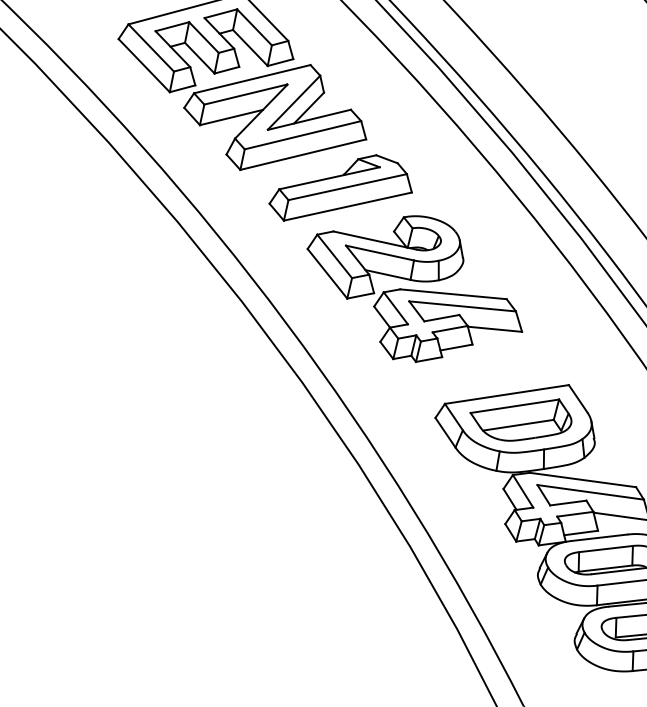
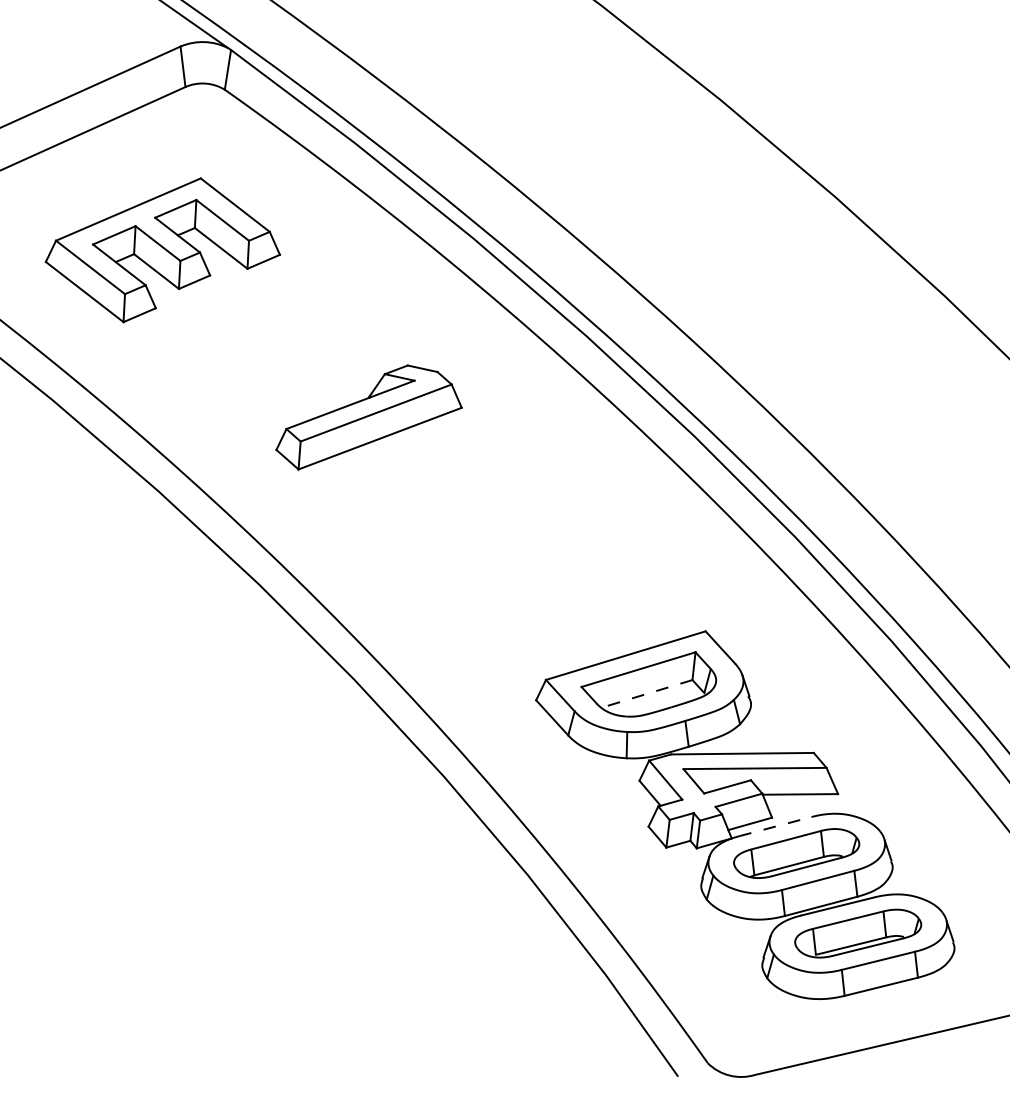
part: (276, 117) -> (268, 335), removed
part: (415, 288) -> (484, 533), removed
line: (518, 424) -> (646, 693), solid -> dashed
line: (599, 537) -> (775, 826), solid -> dashed

